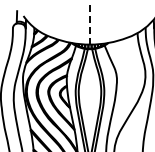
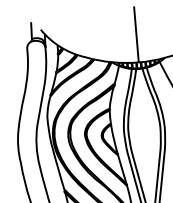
line: (90, 24) -> (137, 33), dashed -> solid

